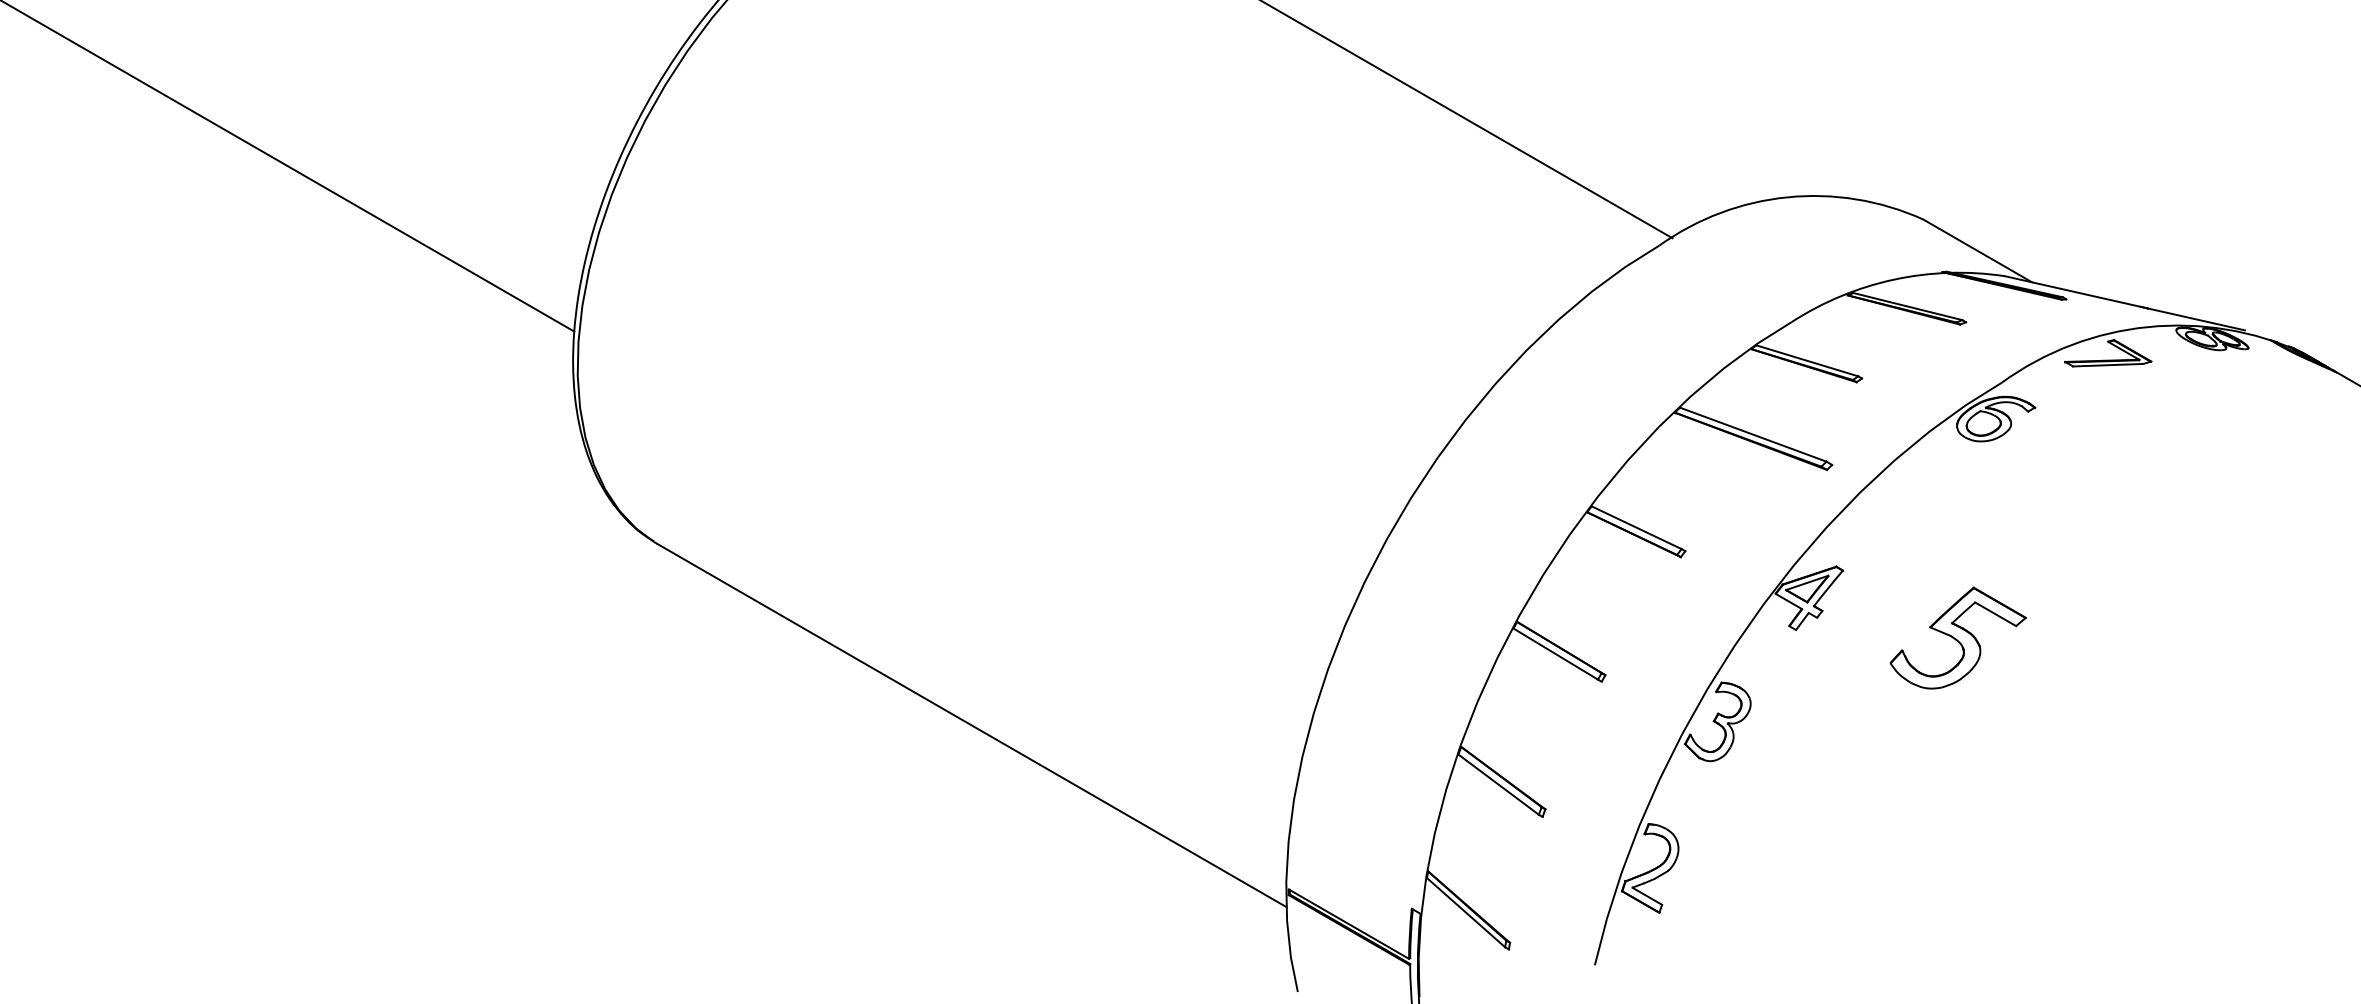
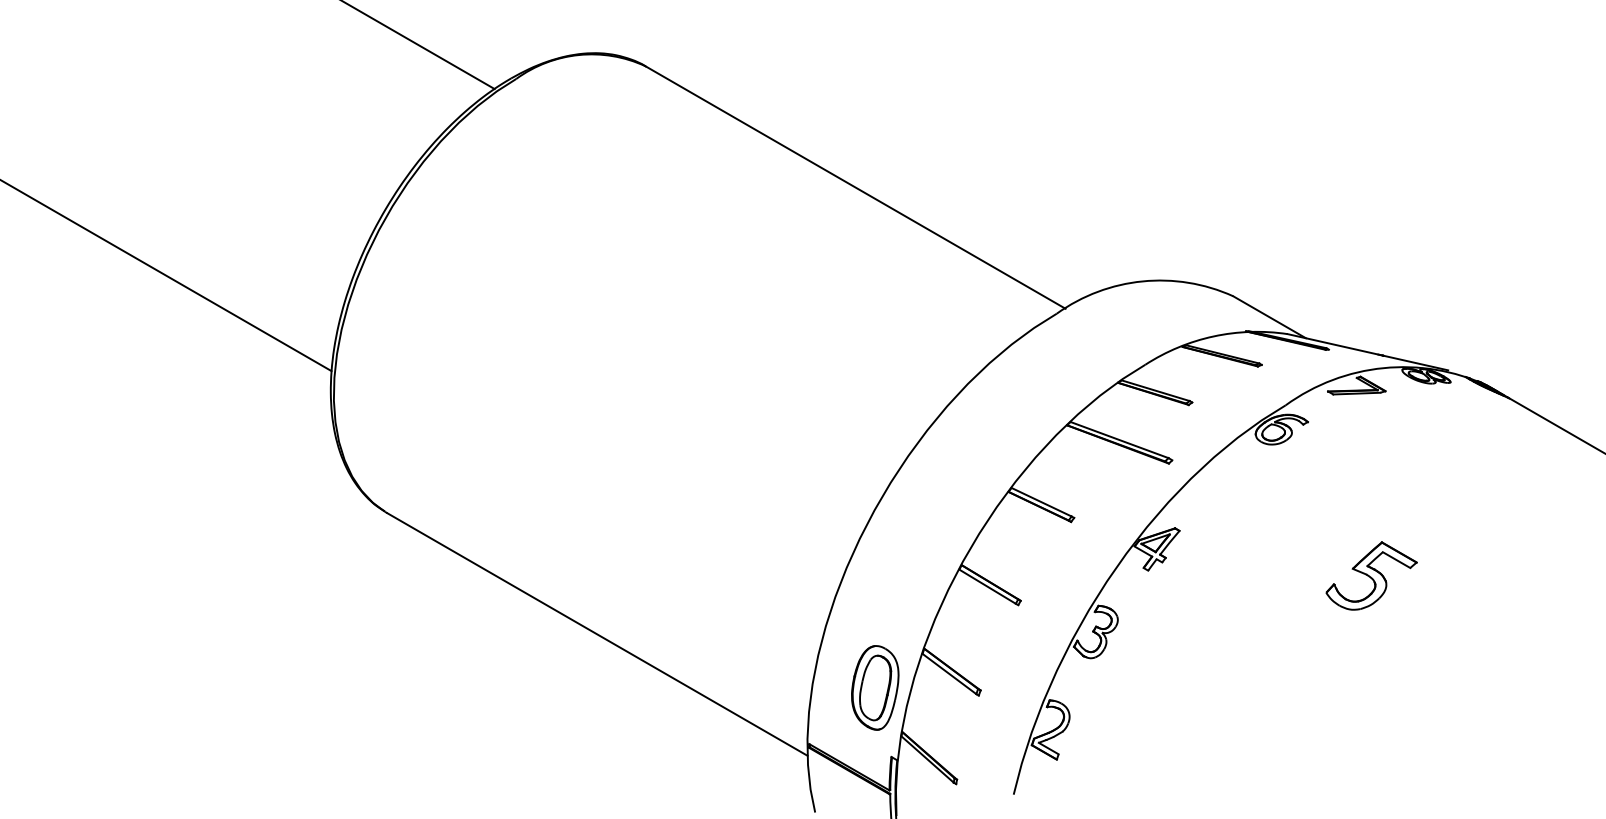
part: (1958, 637) -> (1371, 575), moved
part: (1388, 804) -> (875, 687), added

